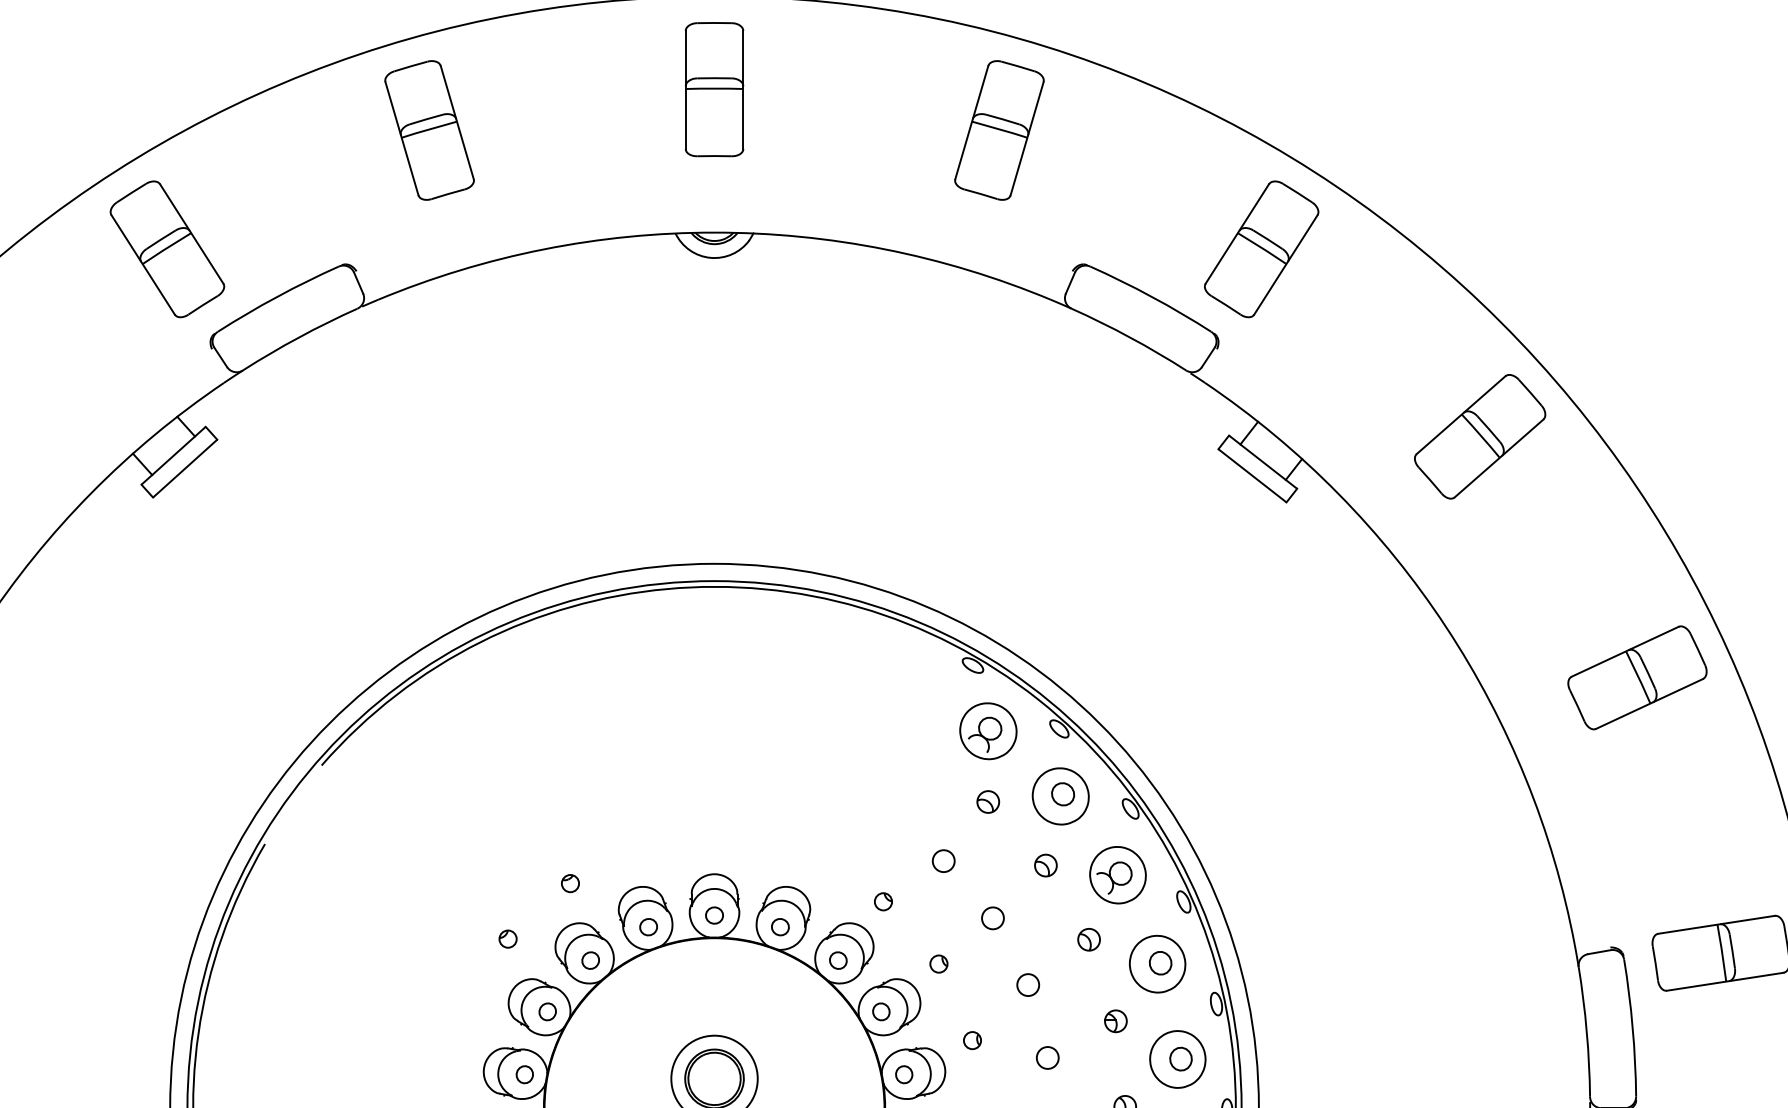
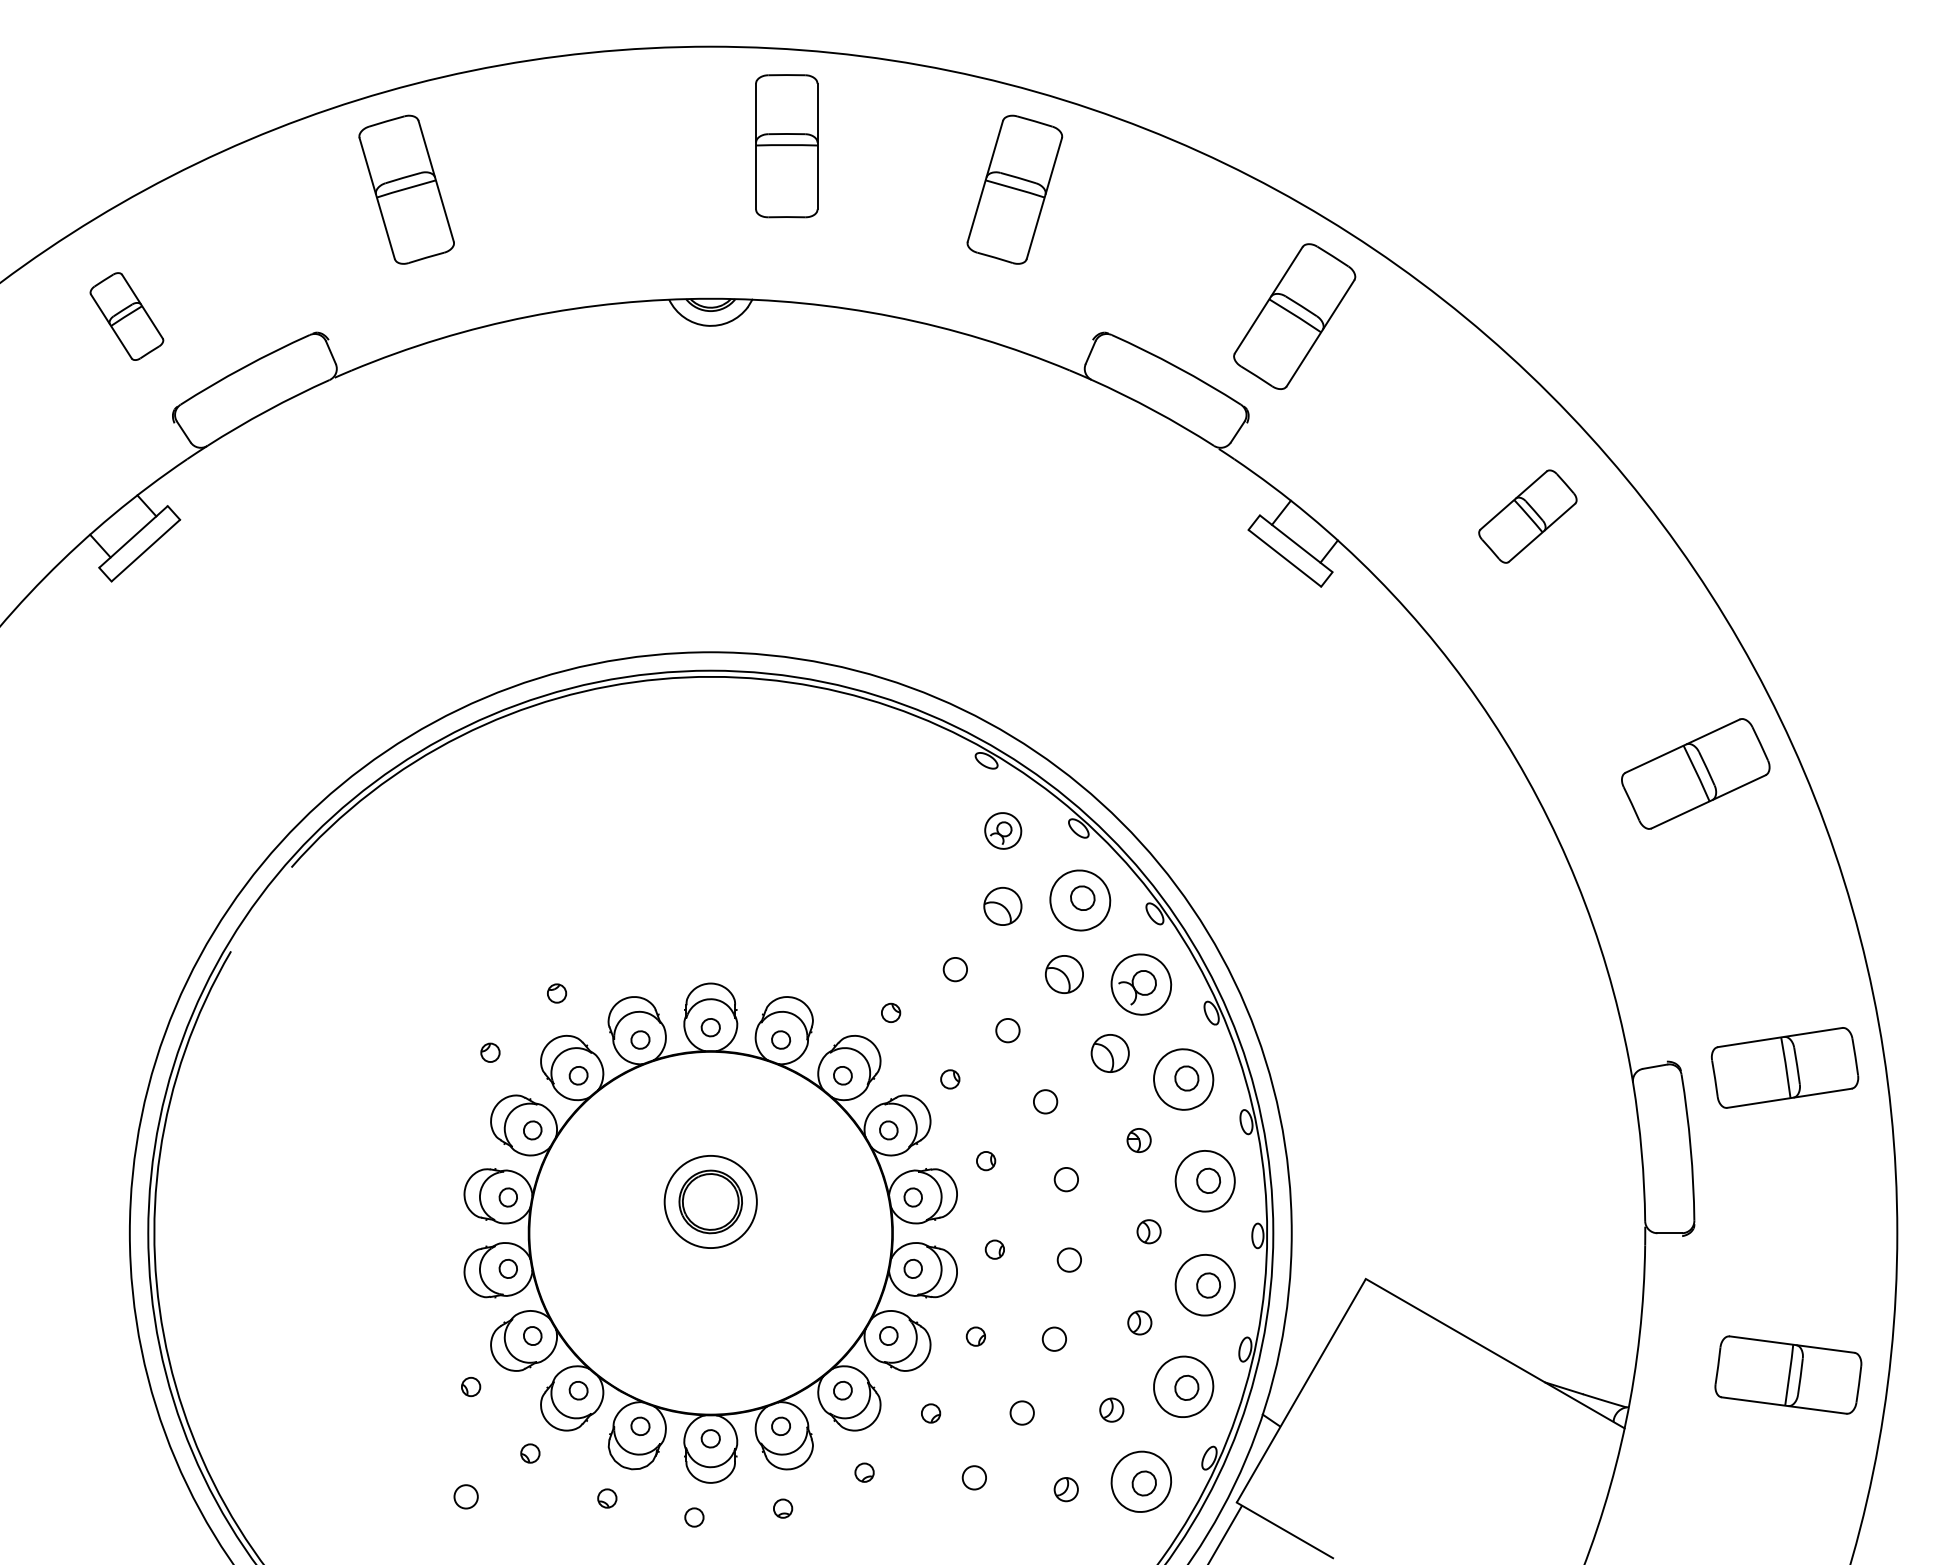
part: (714, 89) -> (786, 146), moved
part: (167, 249) -> (126, 316), size x0.6
part: (1479, 436) -> (1527, 516), size x0.7
part: (988, 730) -> (1003, 830), size x0.6
part: (987, 802) -> (1002, 906), size x1.6
part: (1045, 864) -> (1064, 973), size x1.6
part: (1089, 939) -> (1110, 1053), size x1.6

